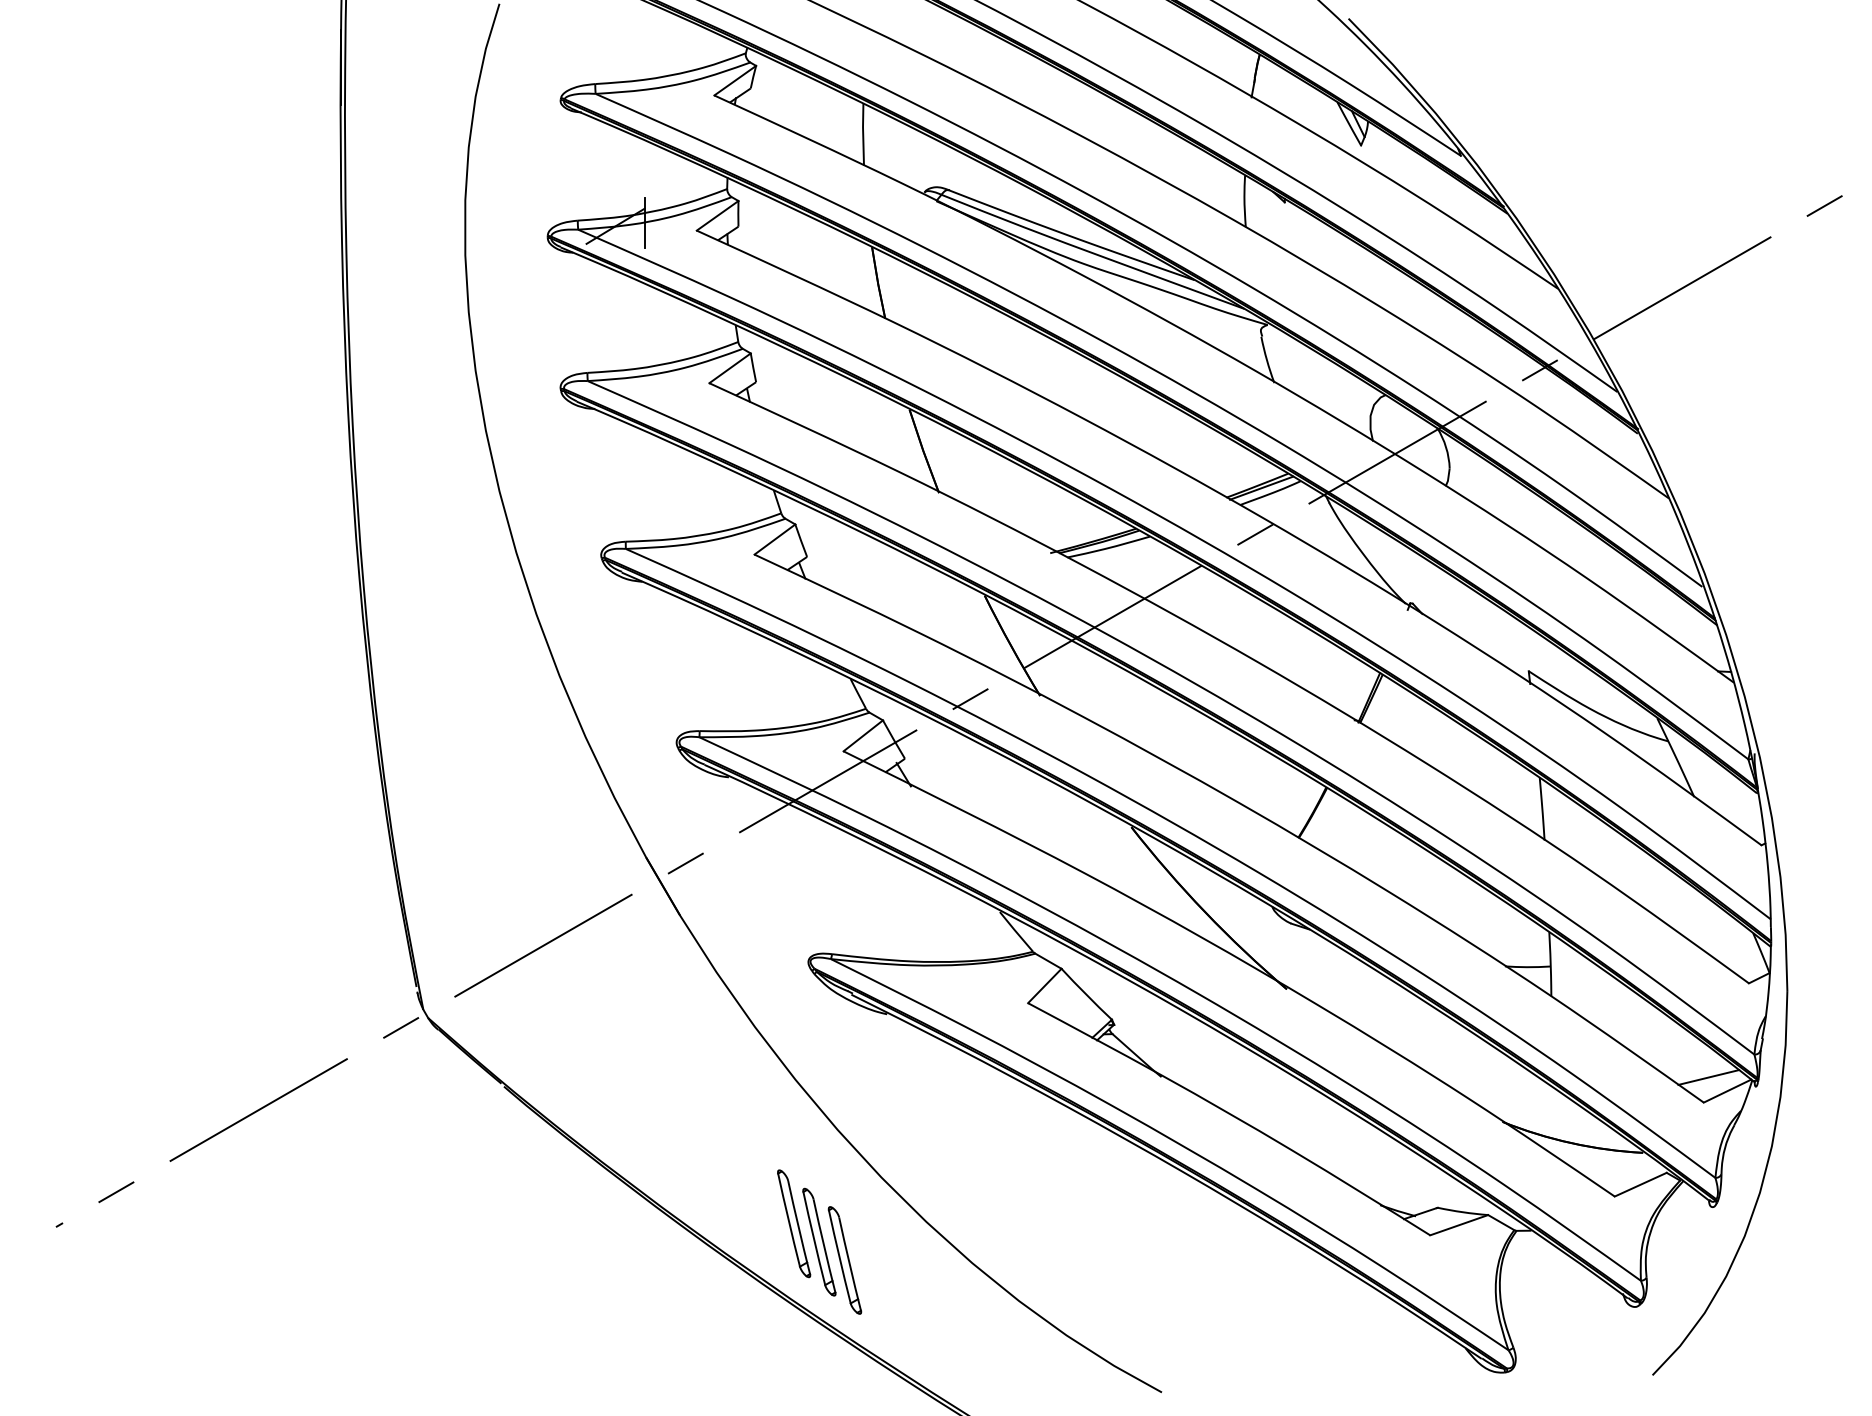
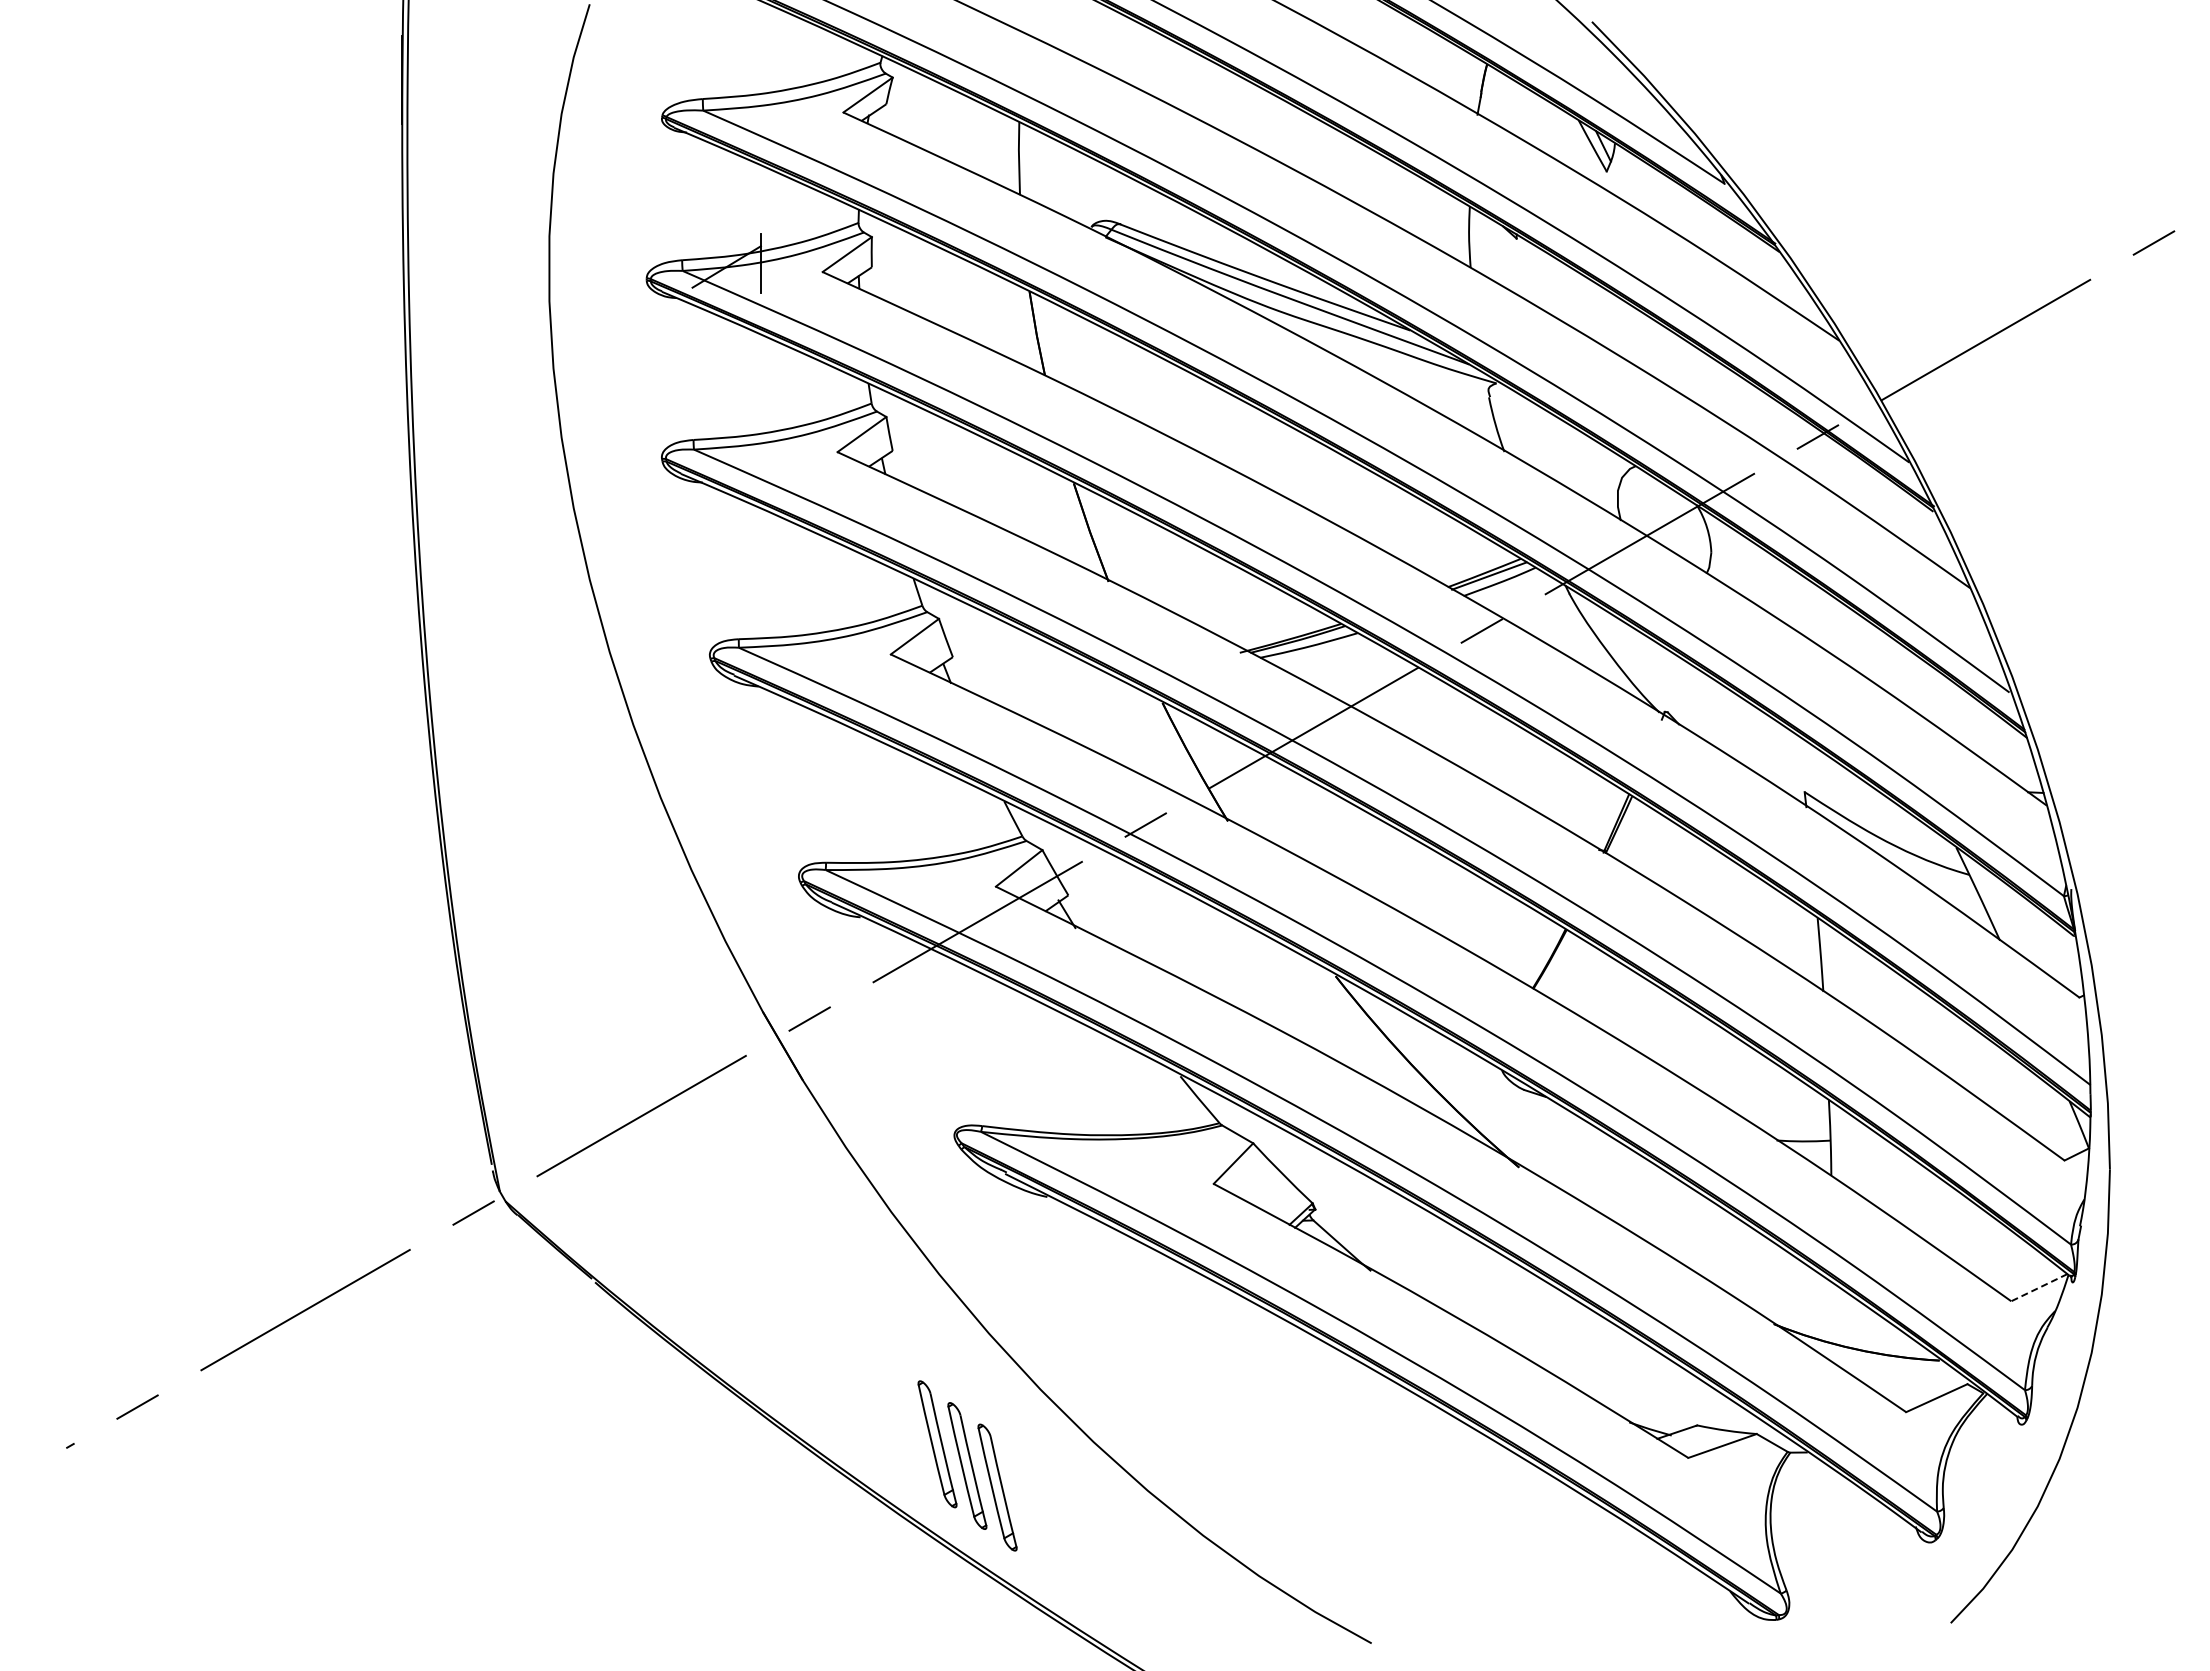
line: (1709, 1077) -> (2017, 1271), removed
line: (1726, 1090) -> (2038, 1287), solid -> dashed

